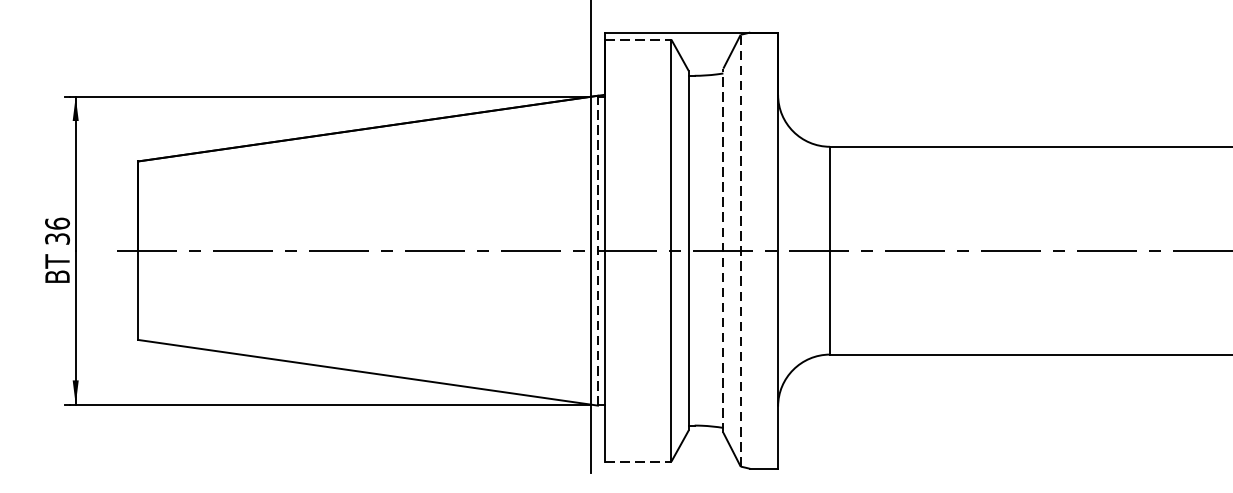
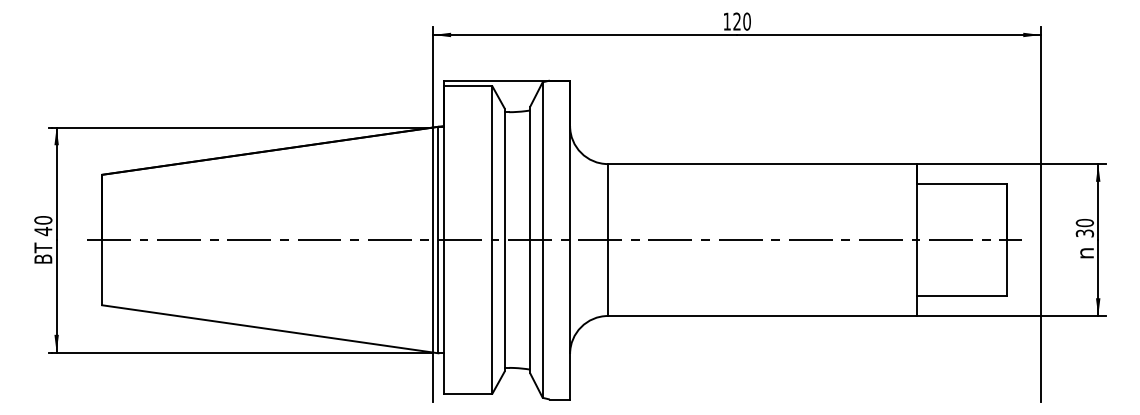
line: (639, 39) -> (468, 85), dashed -> solid
text: (57, 232) -> (43, 226), 36 -> 40
line: (598, 249) -> (438, 239), dashed -> solid
line: (723, 249) -> (530, 239), dashed -> solid
line: (740, 251) -> (542, 240), dashed -> solid
line: (639, 461) -> (468, 394), dashed -> solid

